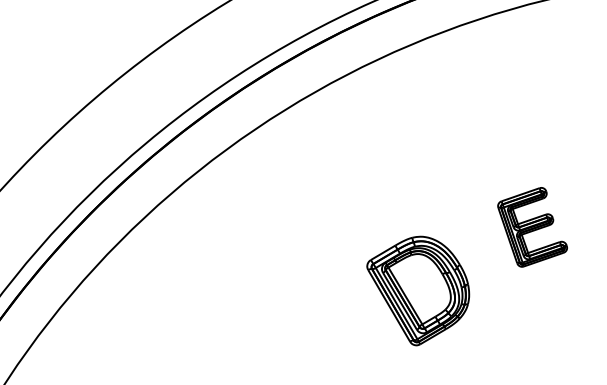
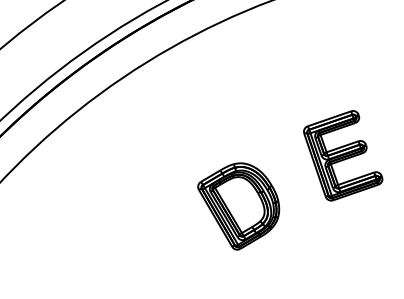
part: (532, 227) -> (343, 155), size x1.43
part: (418, 290) -> (238, 206), moved

